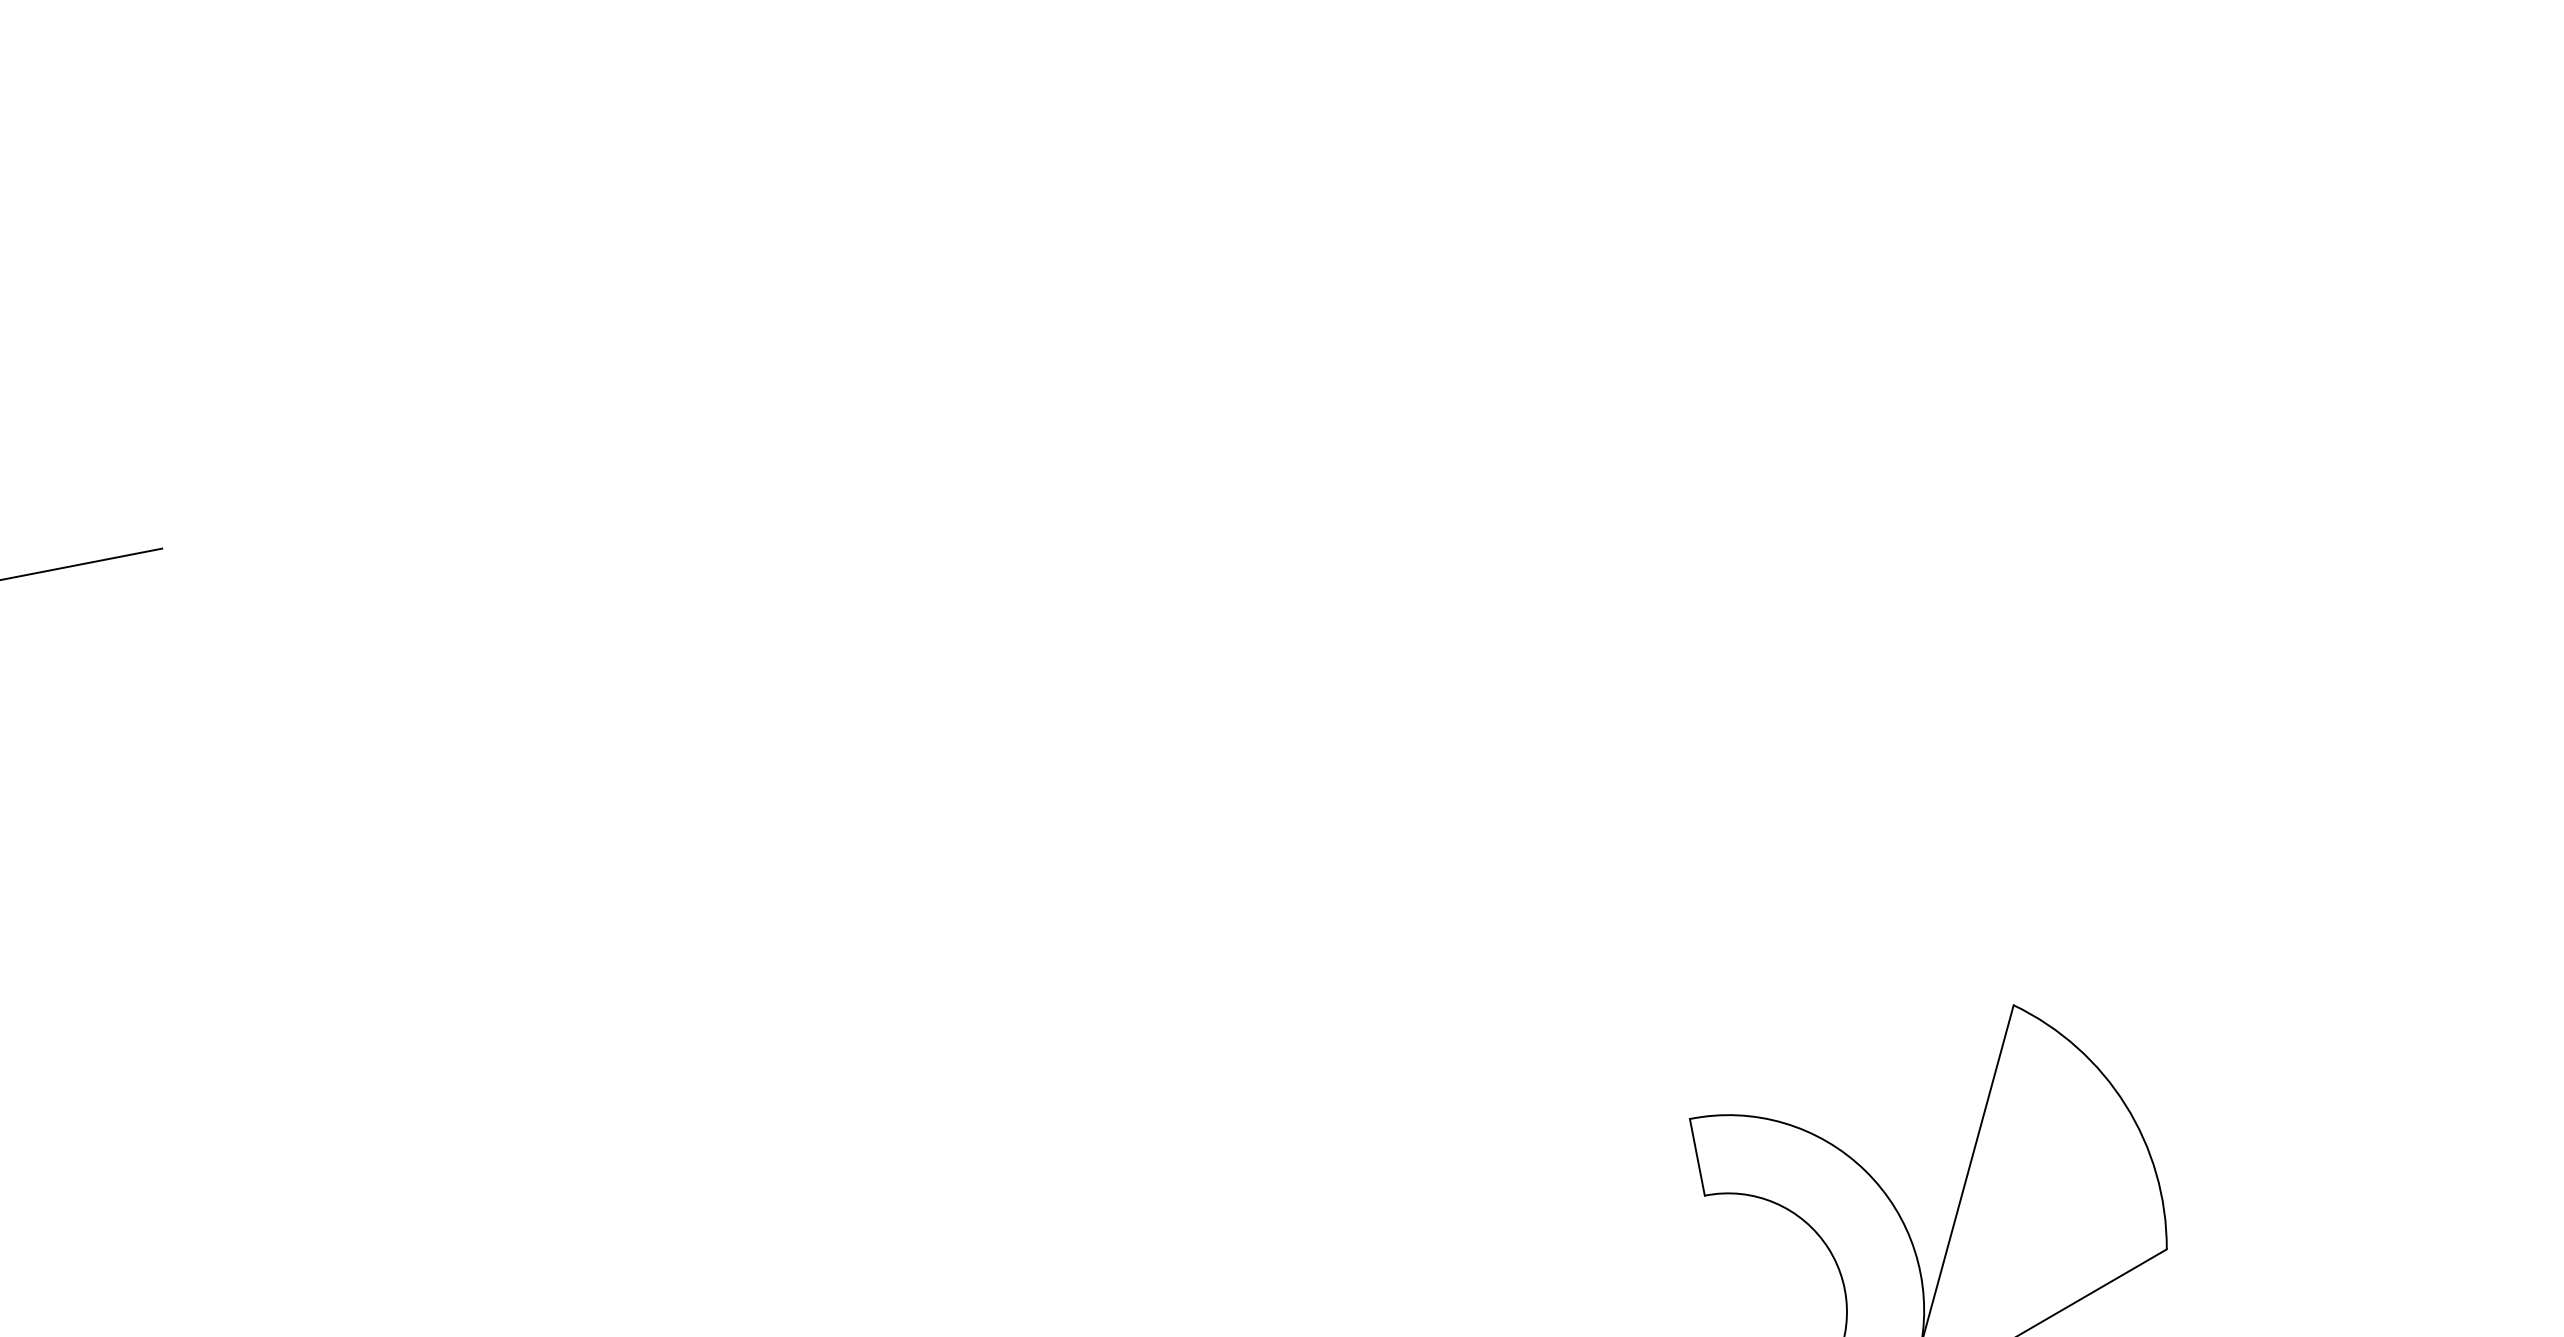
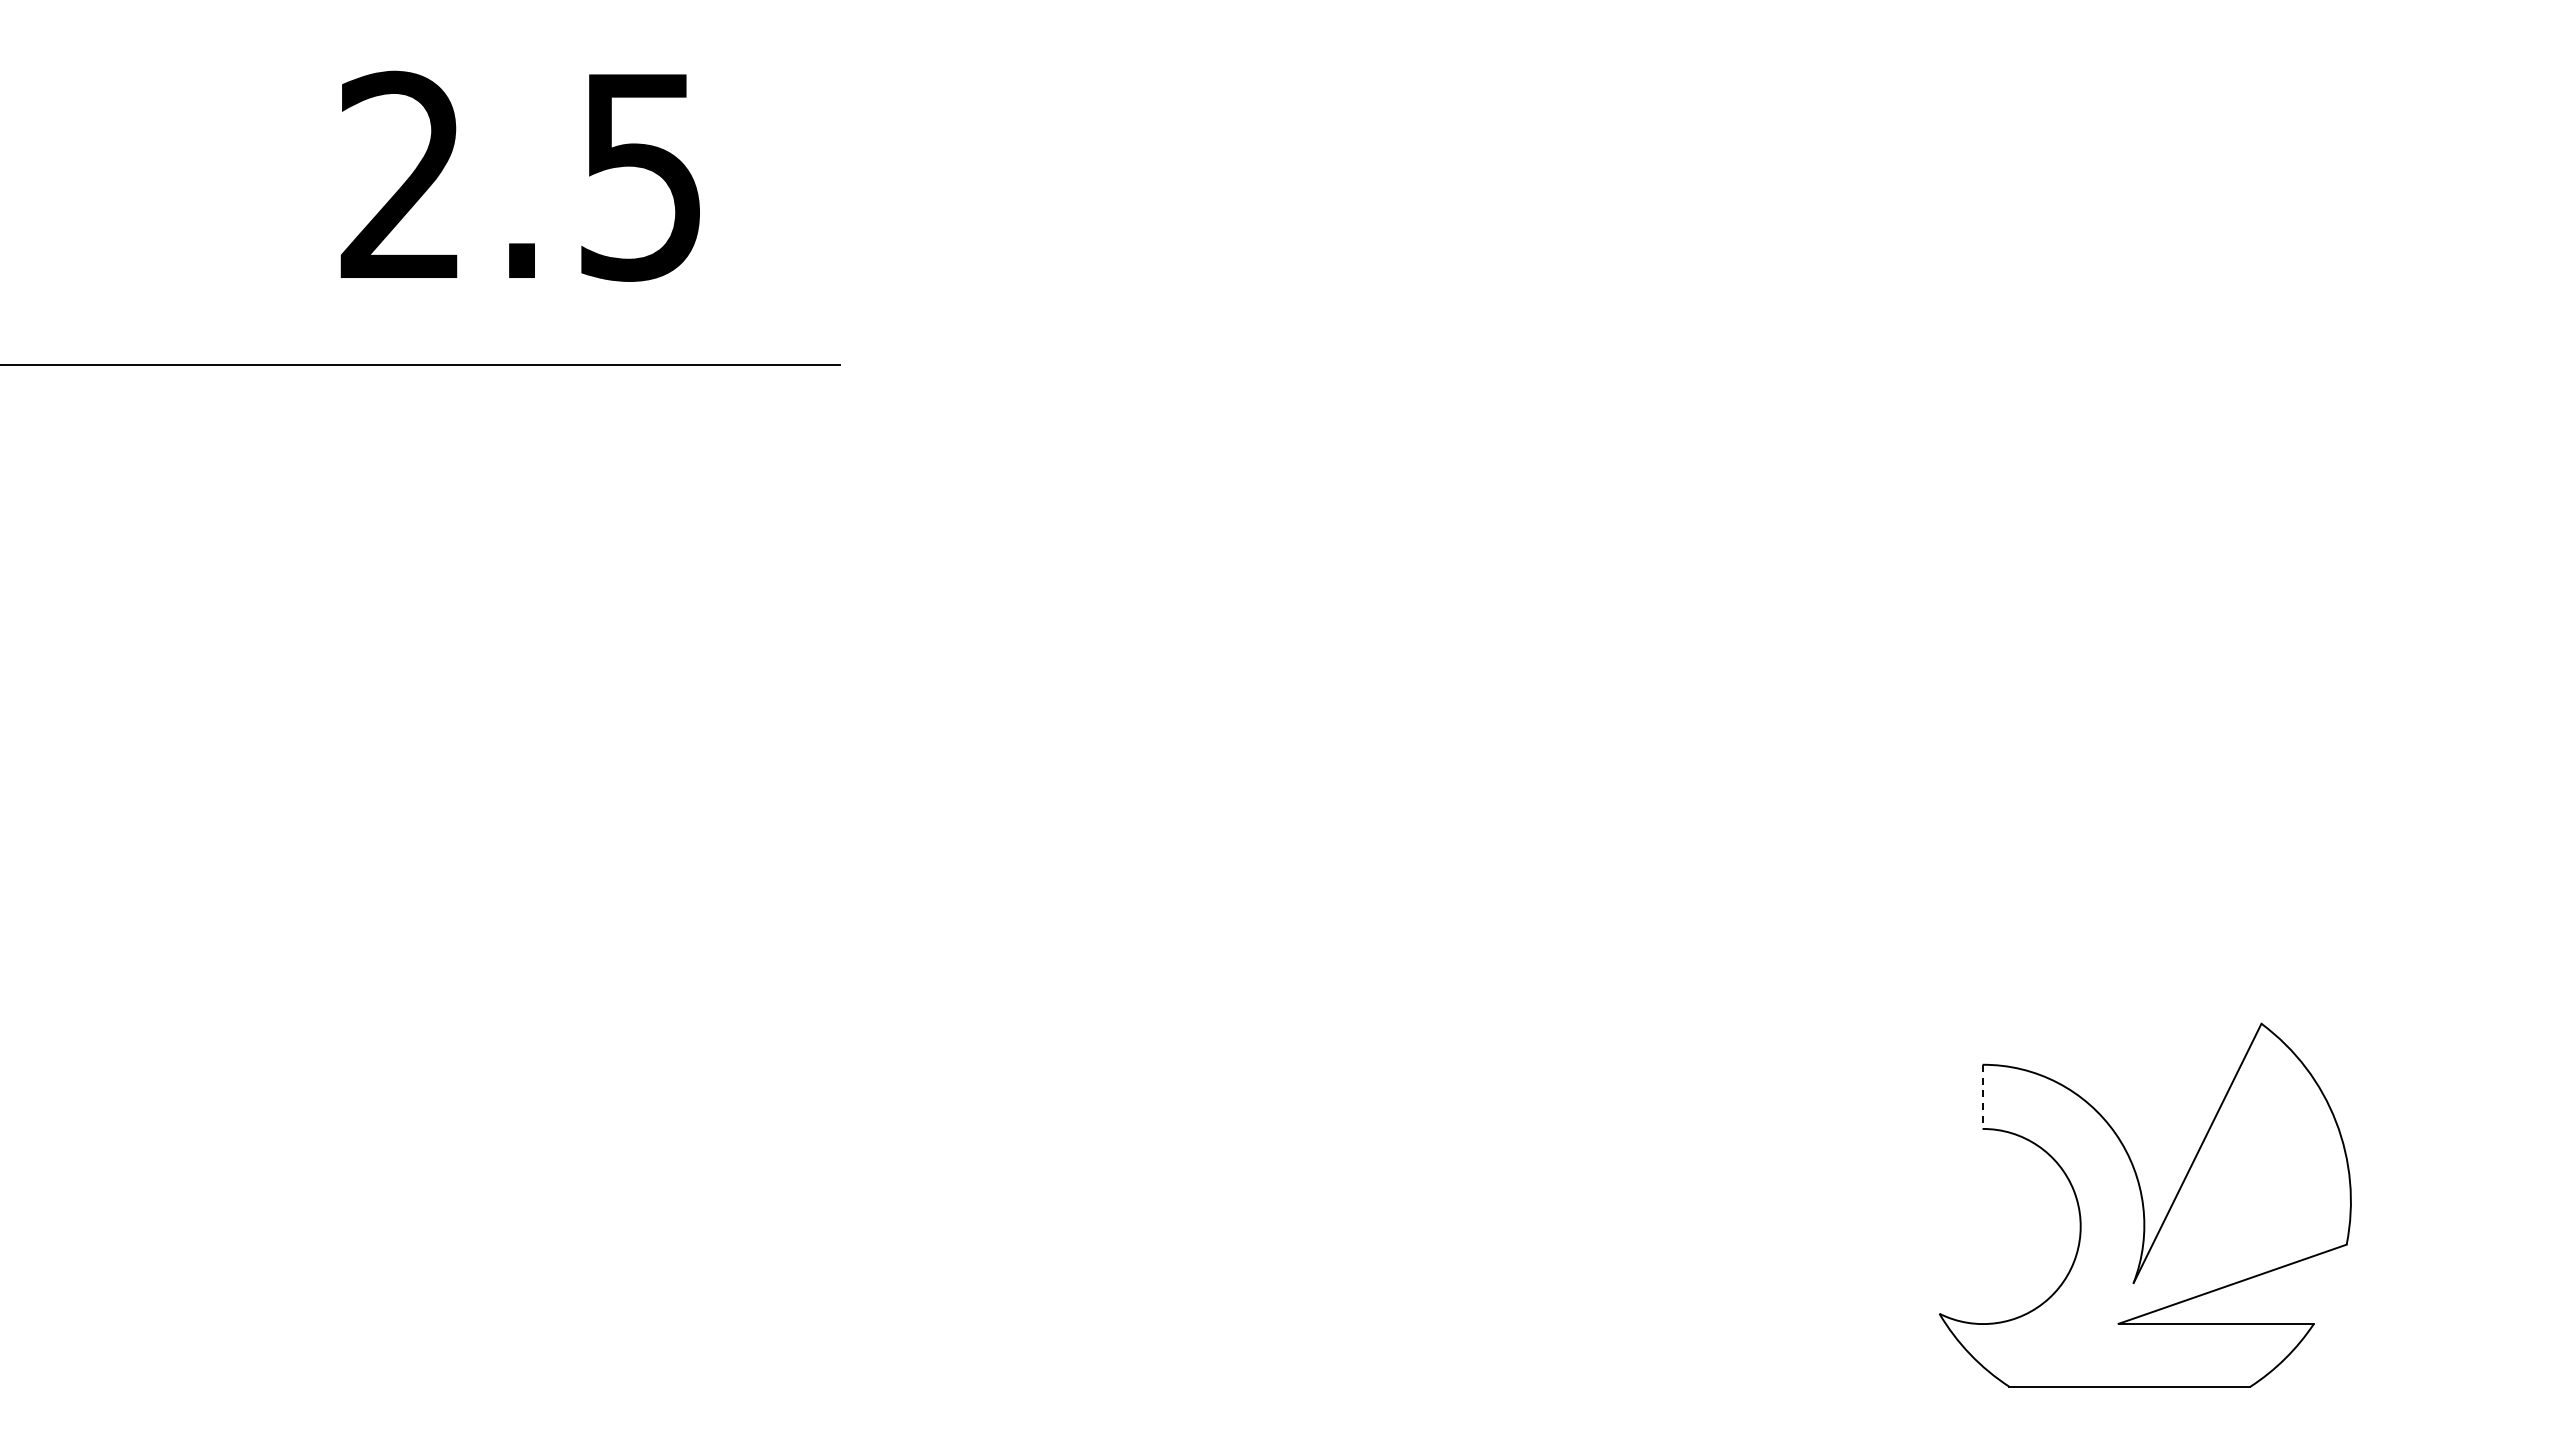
line: (1697, 1158) -> (1982, 1097), solid -> dashed

